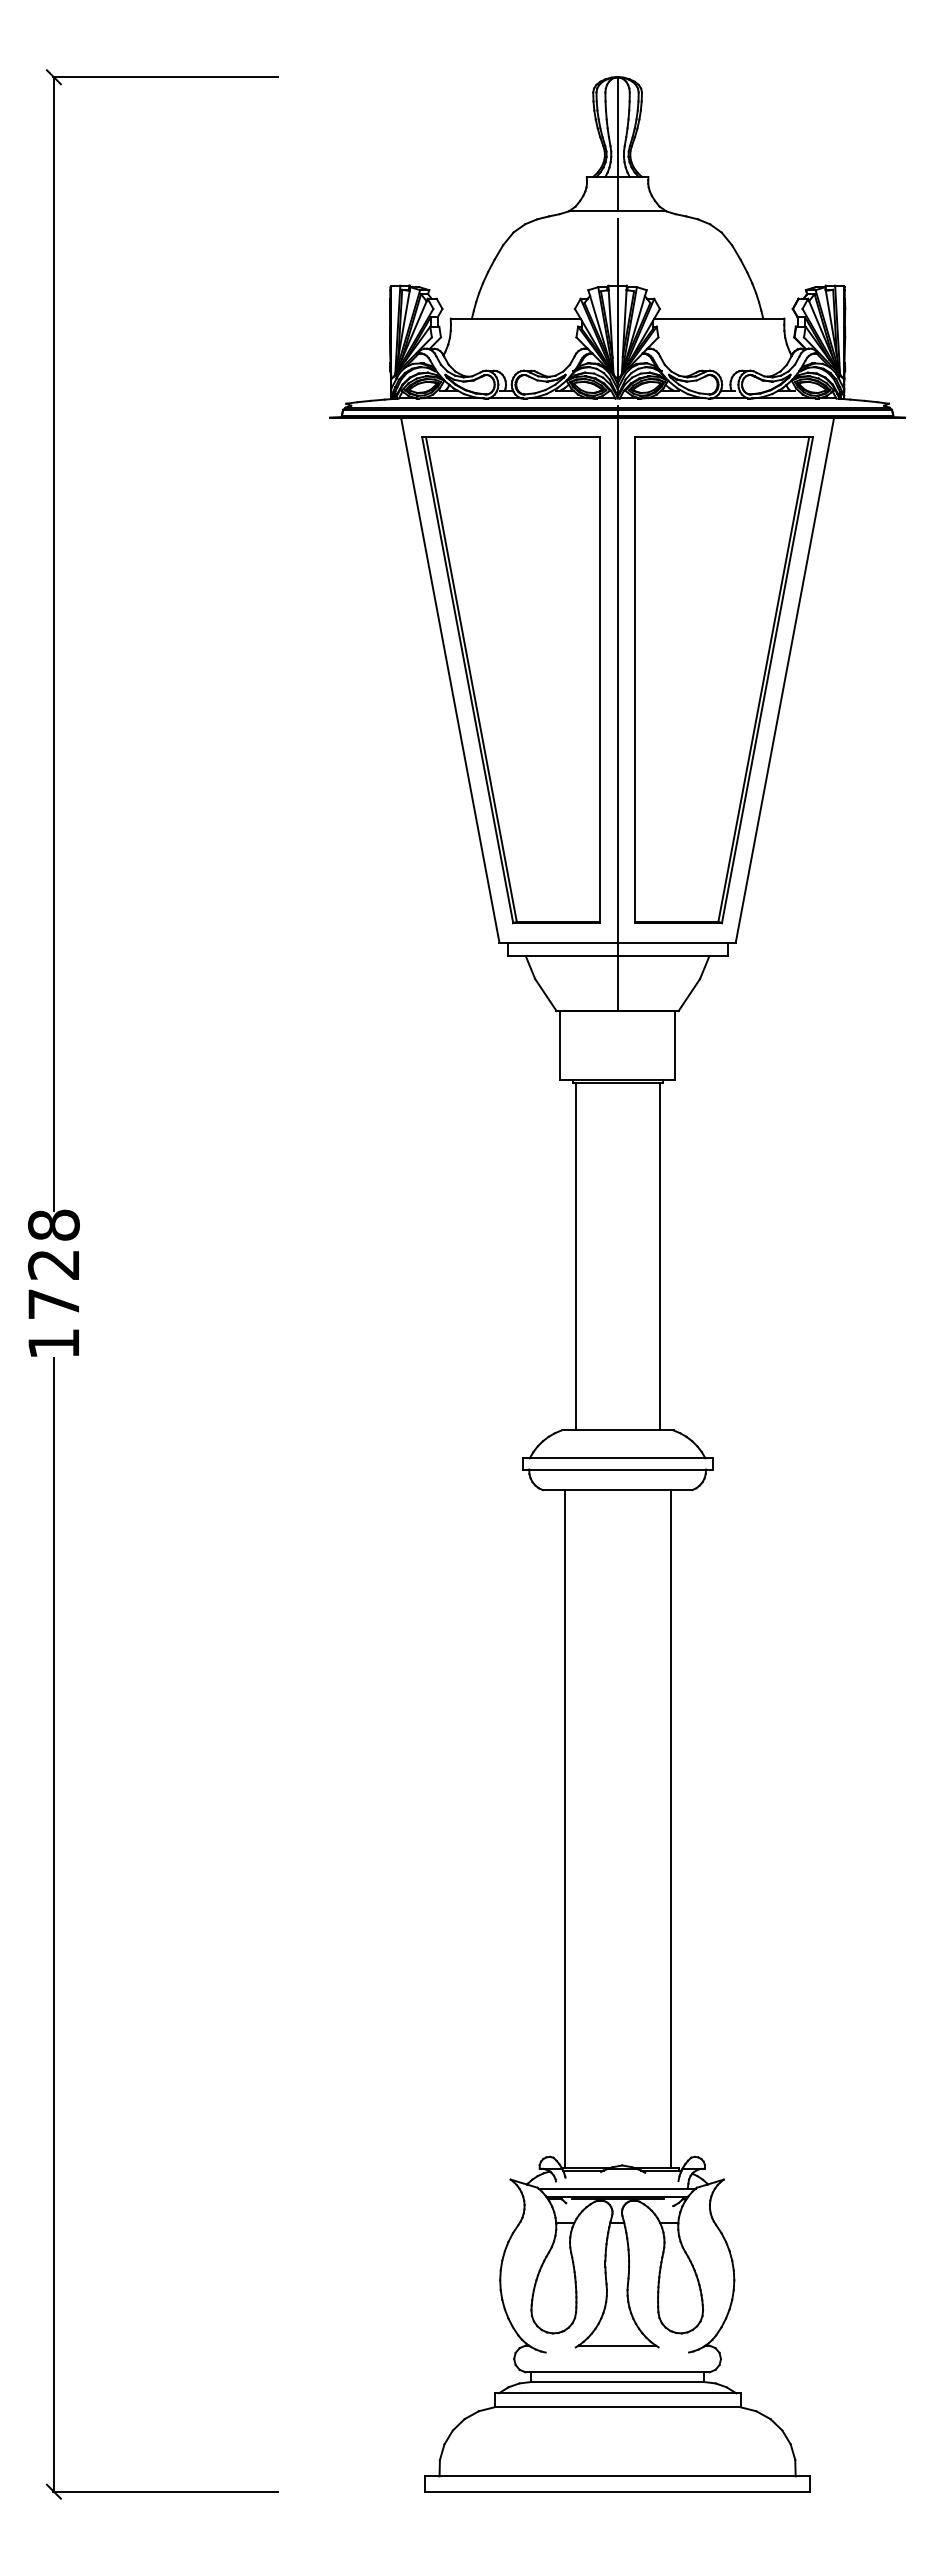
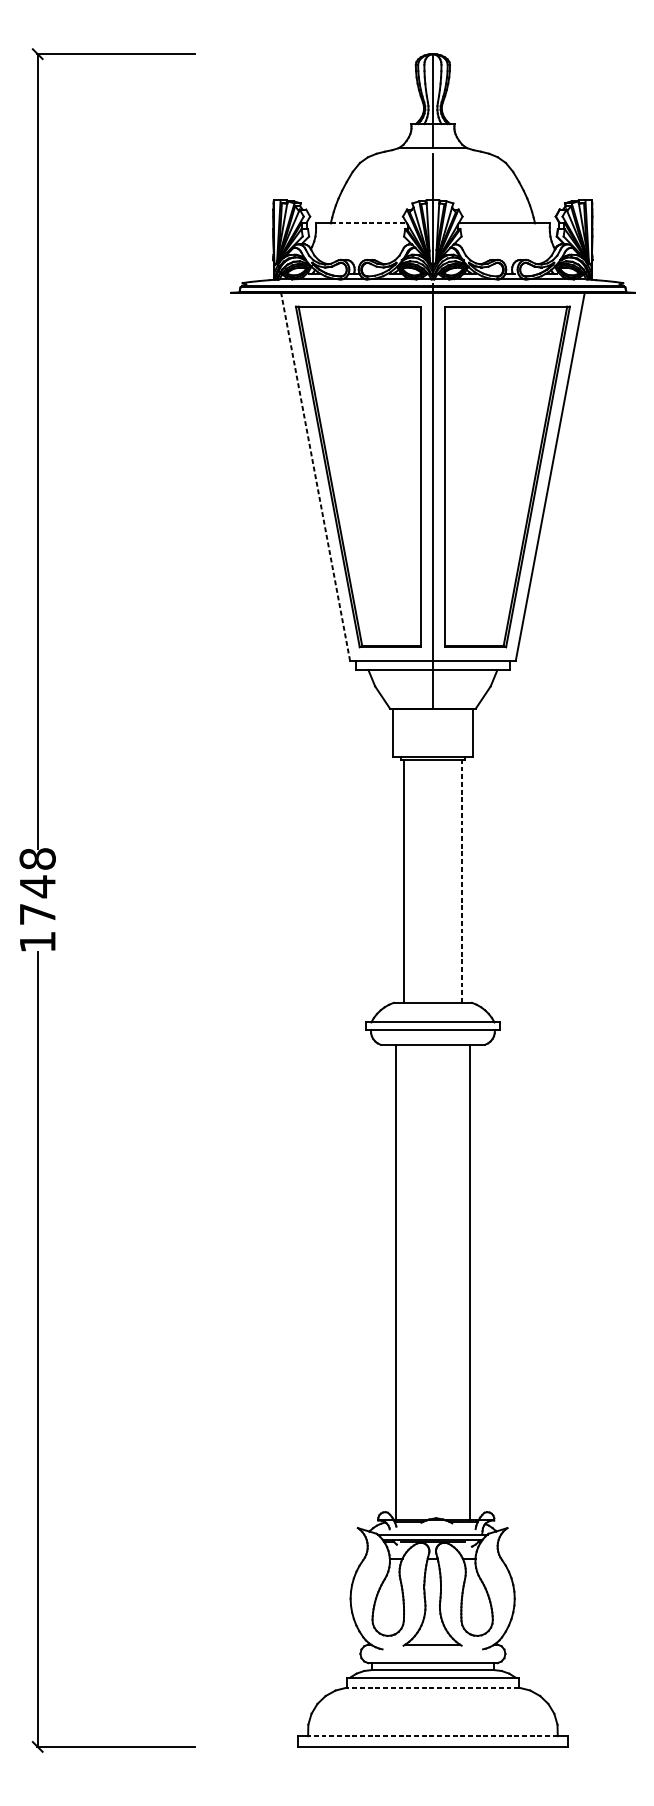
line: (526, 318) -> (369, 223), solid -> dashed
line: (450, 679) -> (315, 476), solid -> dashed
line: (659, 1256) -> (462, 880), solid -> dashed
text: (52, 1264) -> (36, 886), 1728 -> 1748
line: (617, 2407) -> (432, 1687), solid -> dashed
line: (617, 2476) -> (432, 1736), solid -> dashed

